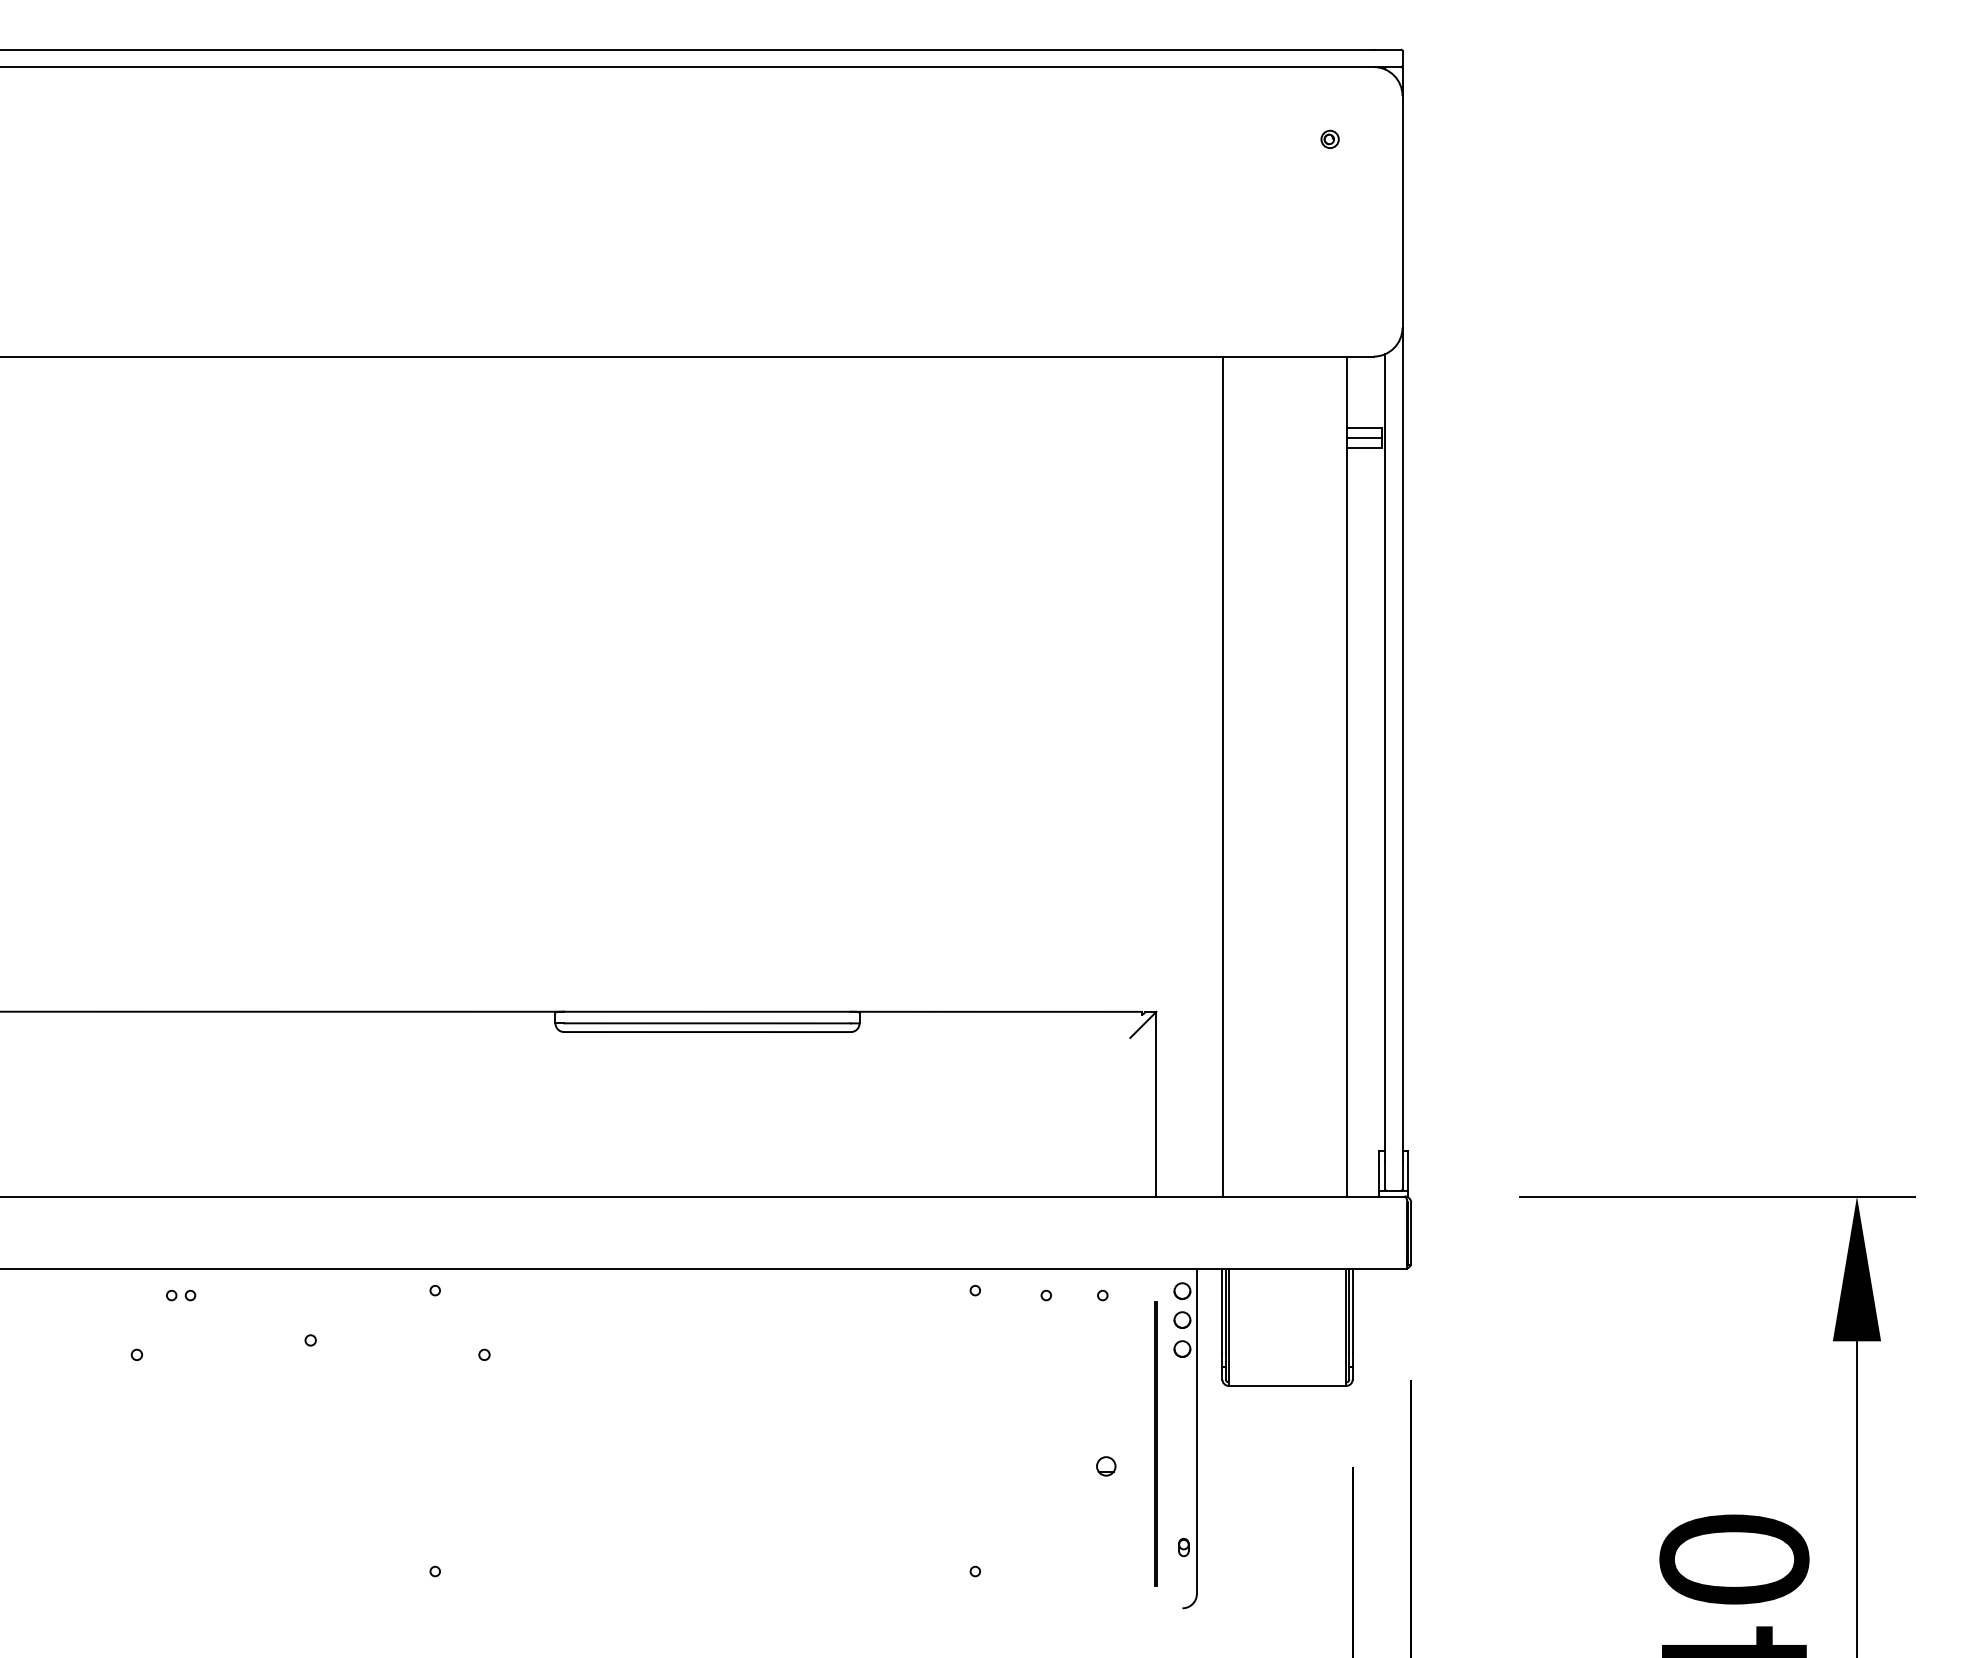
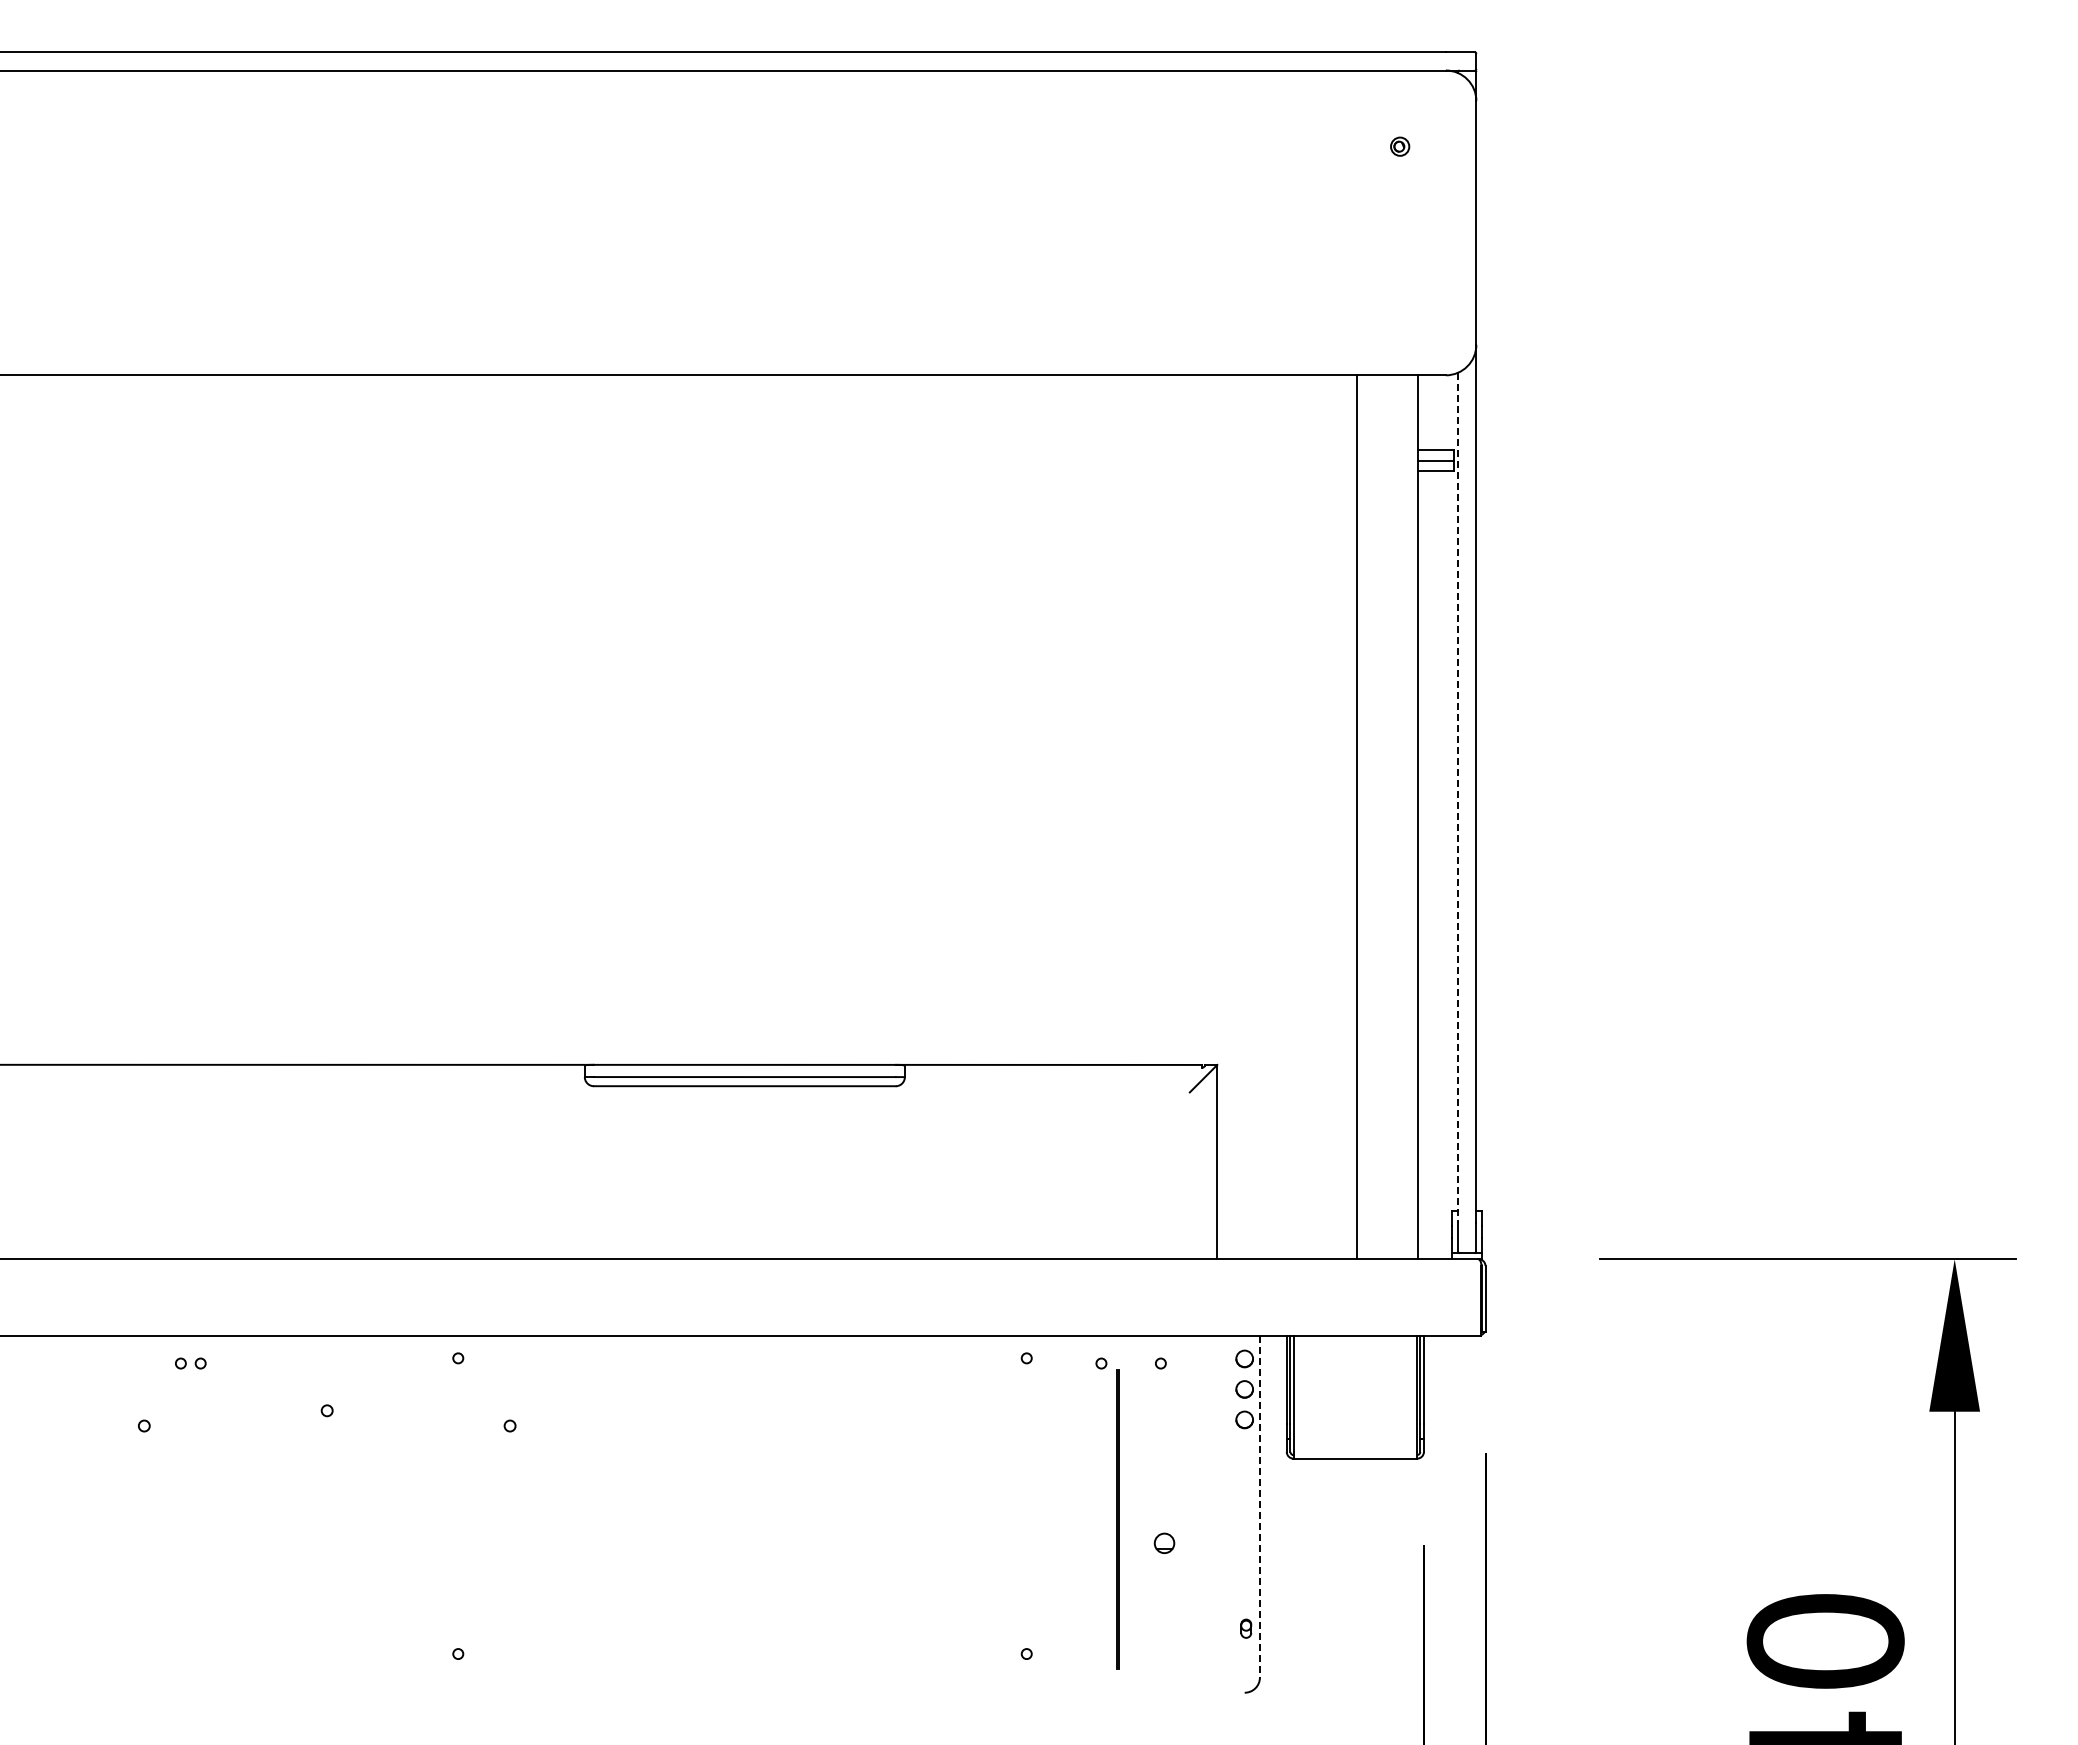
line: (1385, 757) -> (1458, 797), solid -> dashed
line: (1223, 776) -> (1356, 817), moved
line: (1196, 1432) -> (1259, 1507), solid -> dashed
line: (1155, 1443) -> (1117, 1519), moved

